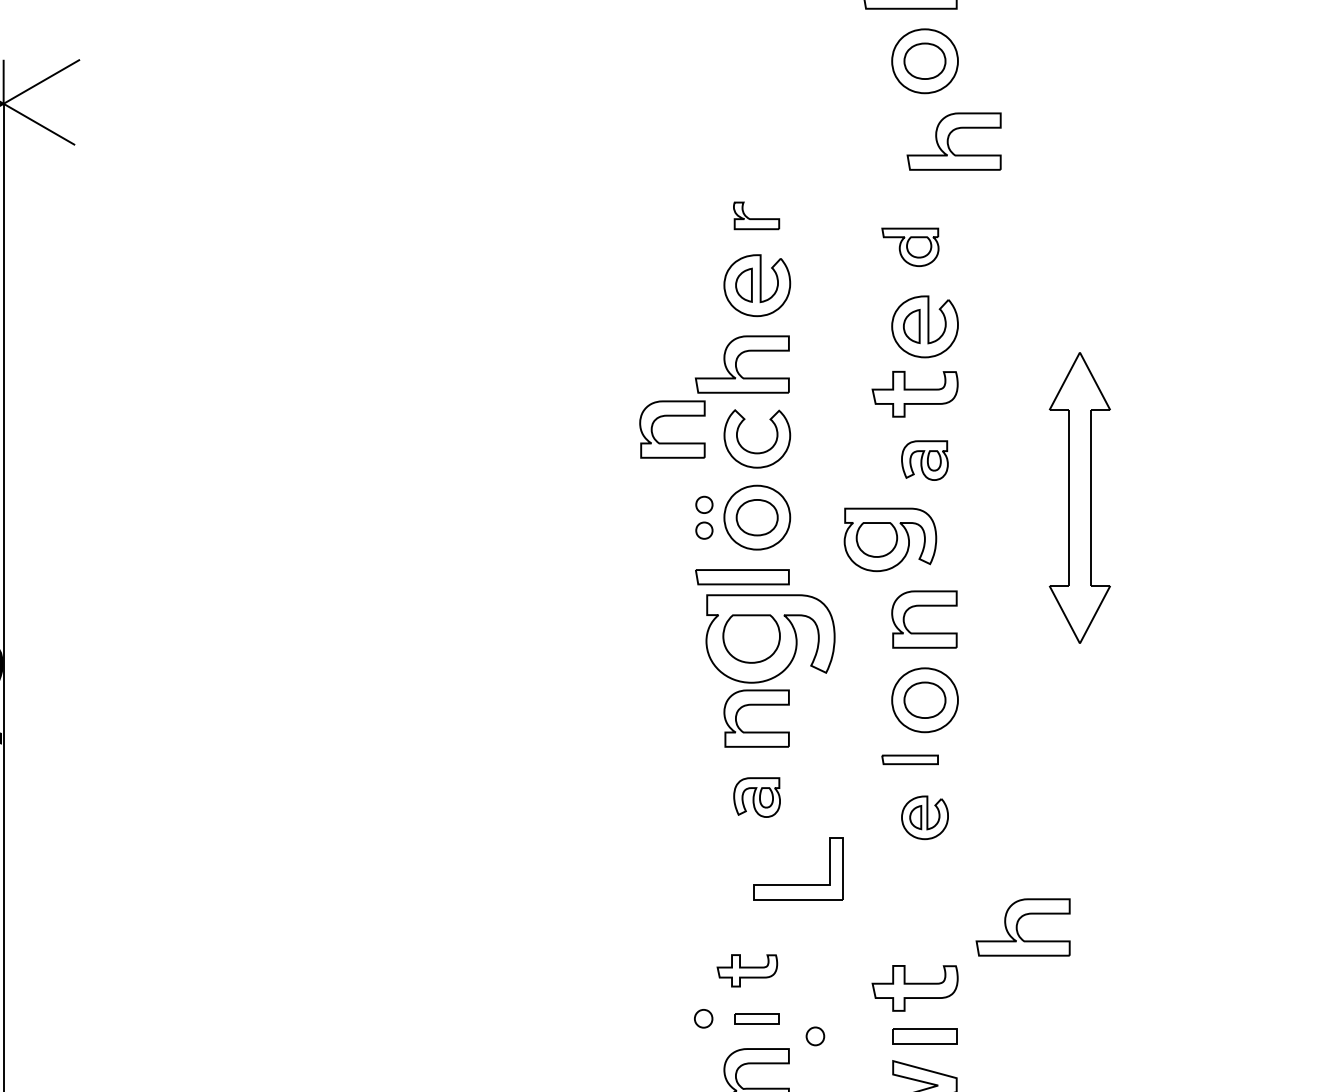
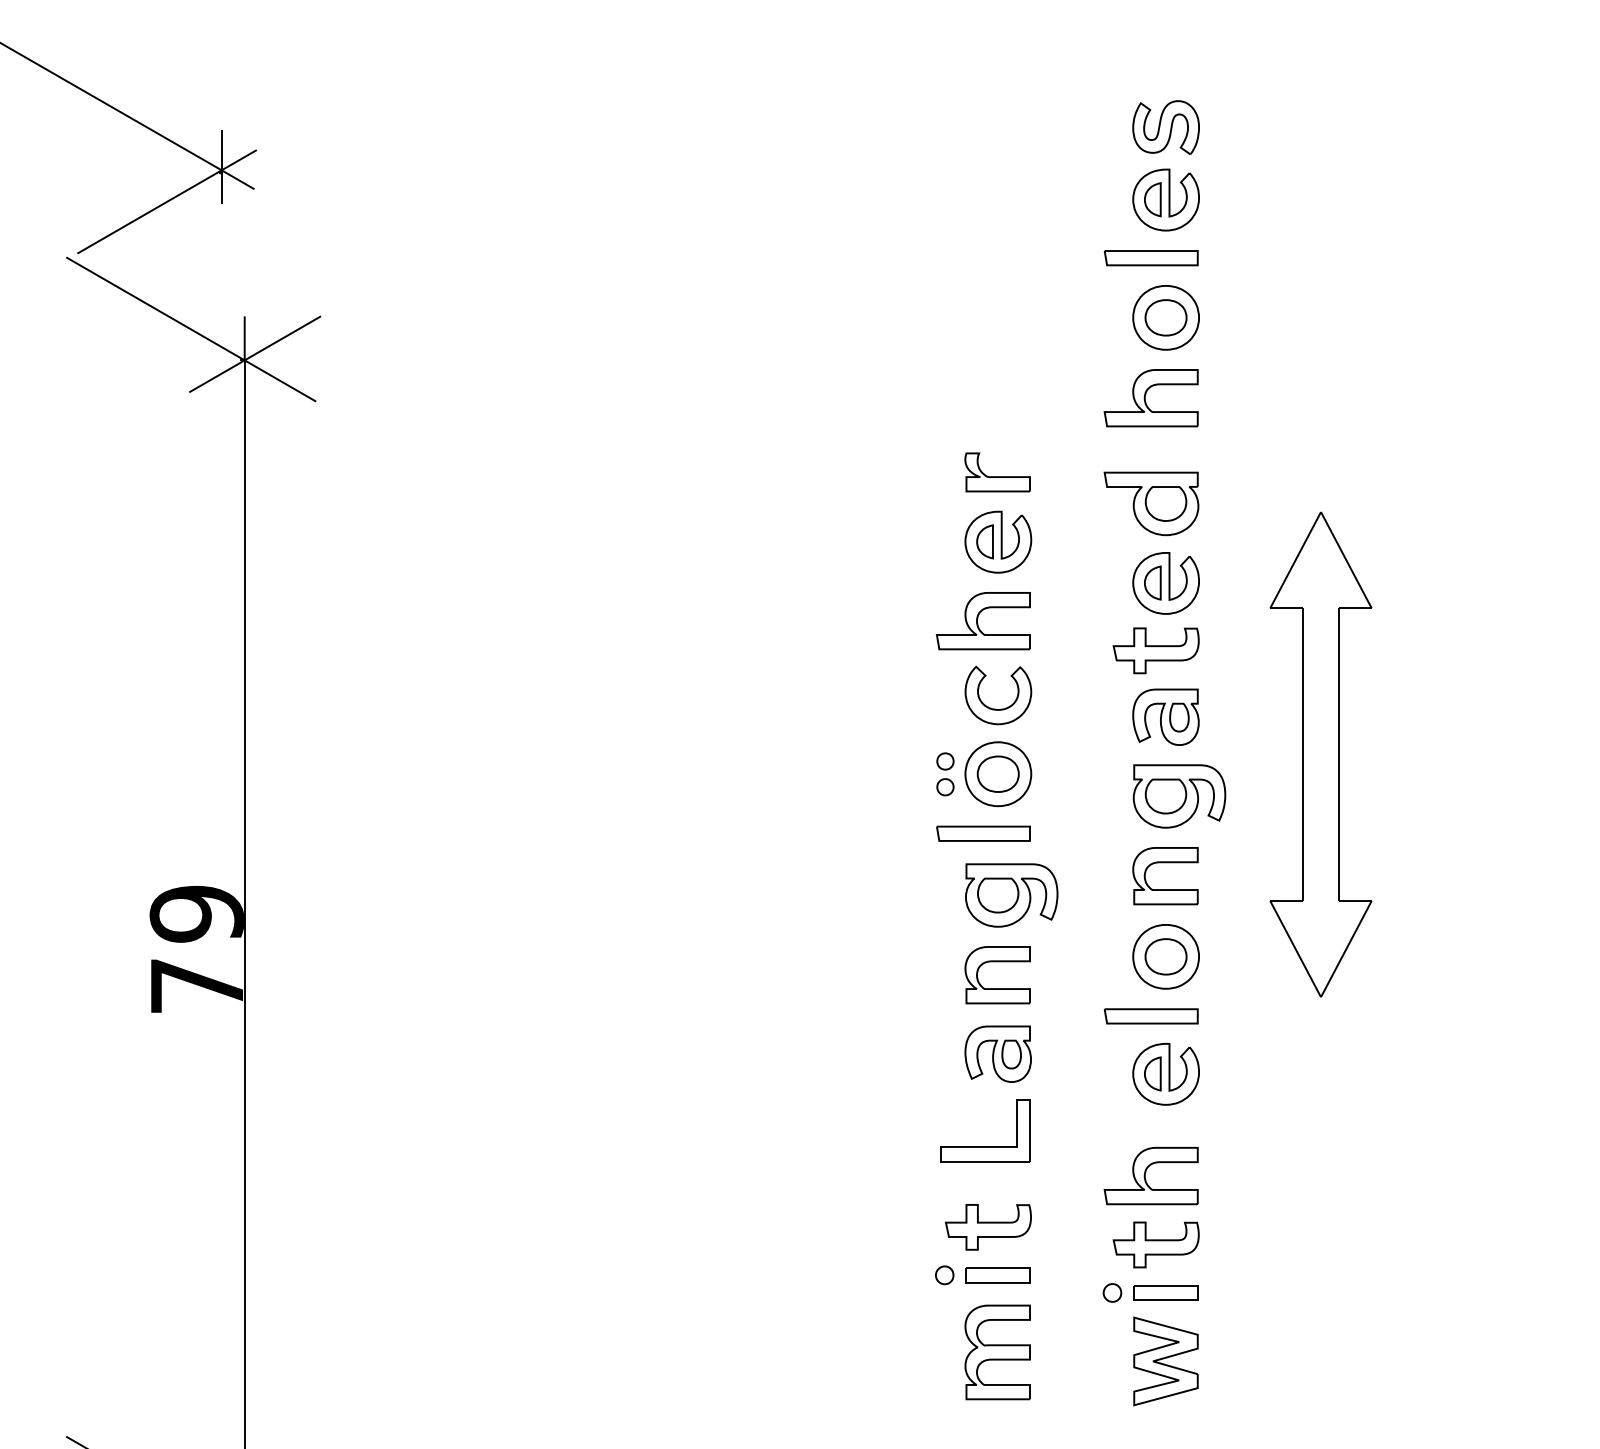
part: (953, 141) -> (1150, 398), moved
part: (756, 215) -> (997, 472), size x1.43
part: (910, 246) -> (1151, 503), size x1.67
part: (672, 416) -> (913, 673), removed
part: (924, 459) -> (1165, 716), size x1.43
part: (1079, 497) -> (1320, 754), size x1.67
part: (890, 539) -> (1179, 796), moved
part: (770, 638) -> (1011, 895), size x0.71
part: (909, 759) -> (1150, 1016), size x1.67
part: (756, 796) -> (997, 1053), size x1.43
part: (924, 817) -> (1165, 1074), size x1.43
part: (798, 884) -> (985, 1146), moved
part: (1022, 926) -> (1150, 1175), moved
part: (747, 970) -> (988, 1227), size x1.43
part: (756, 1018) -> (997, 1275), size x1.43
part: (815, 1035) -> (1112, 1292), moved

